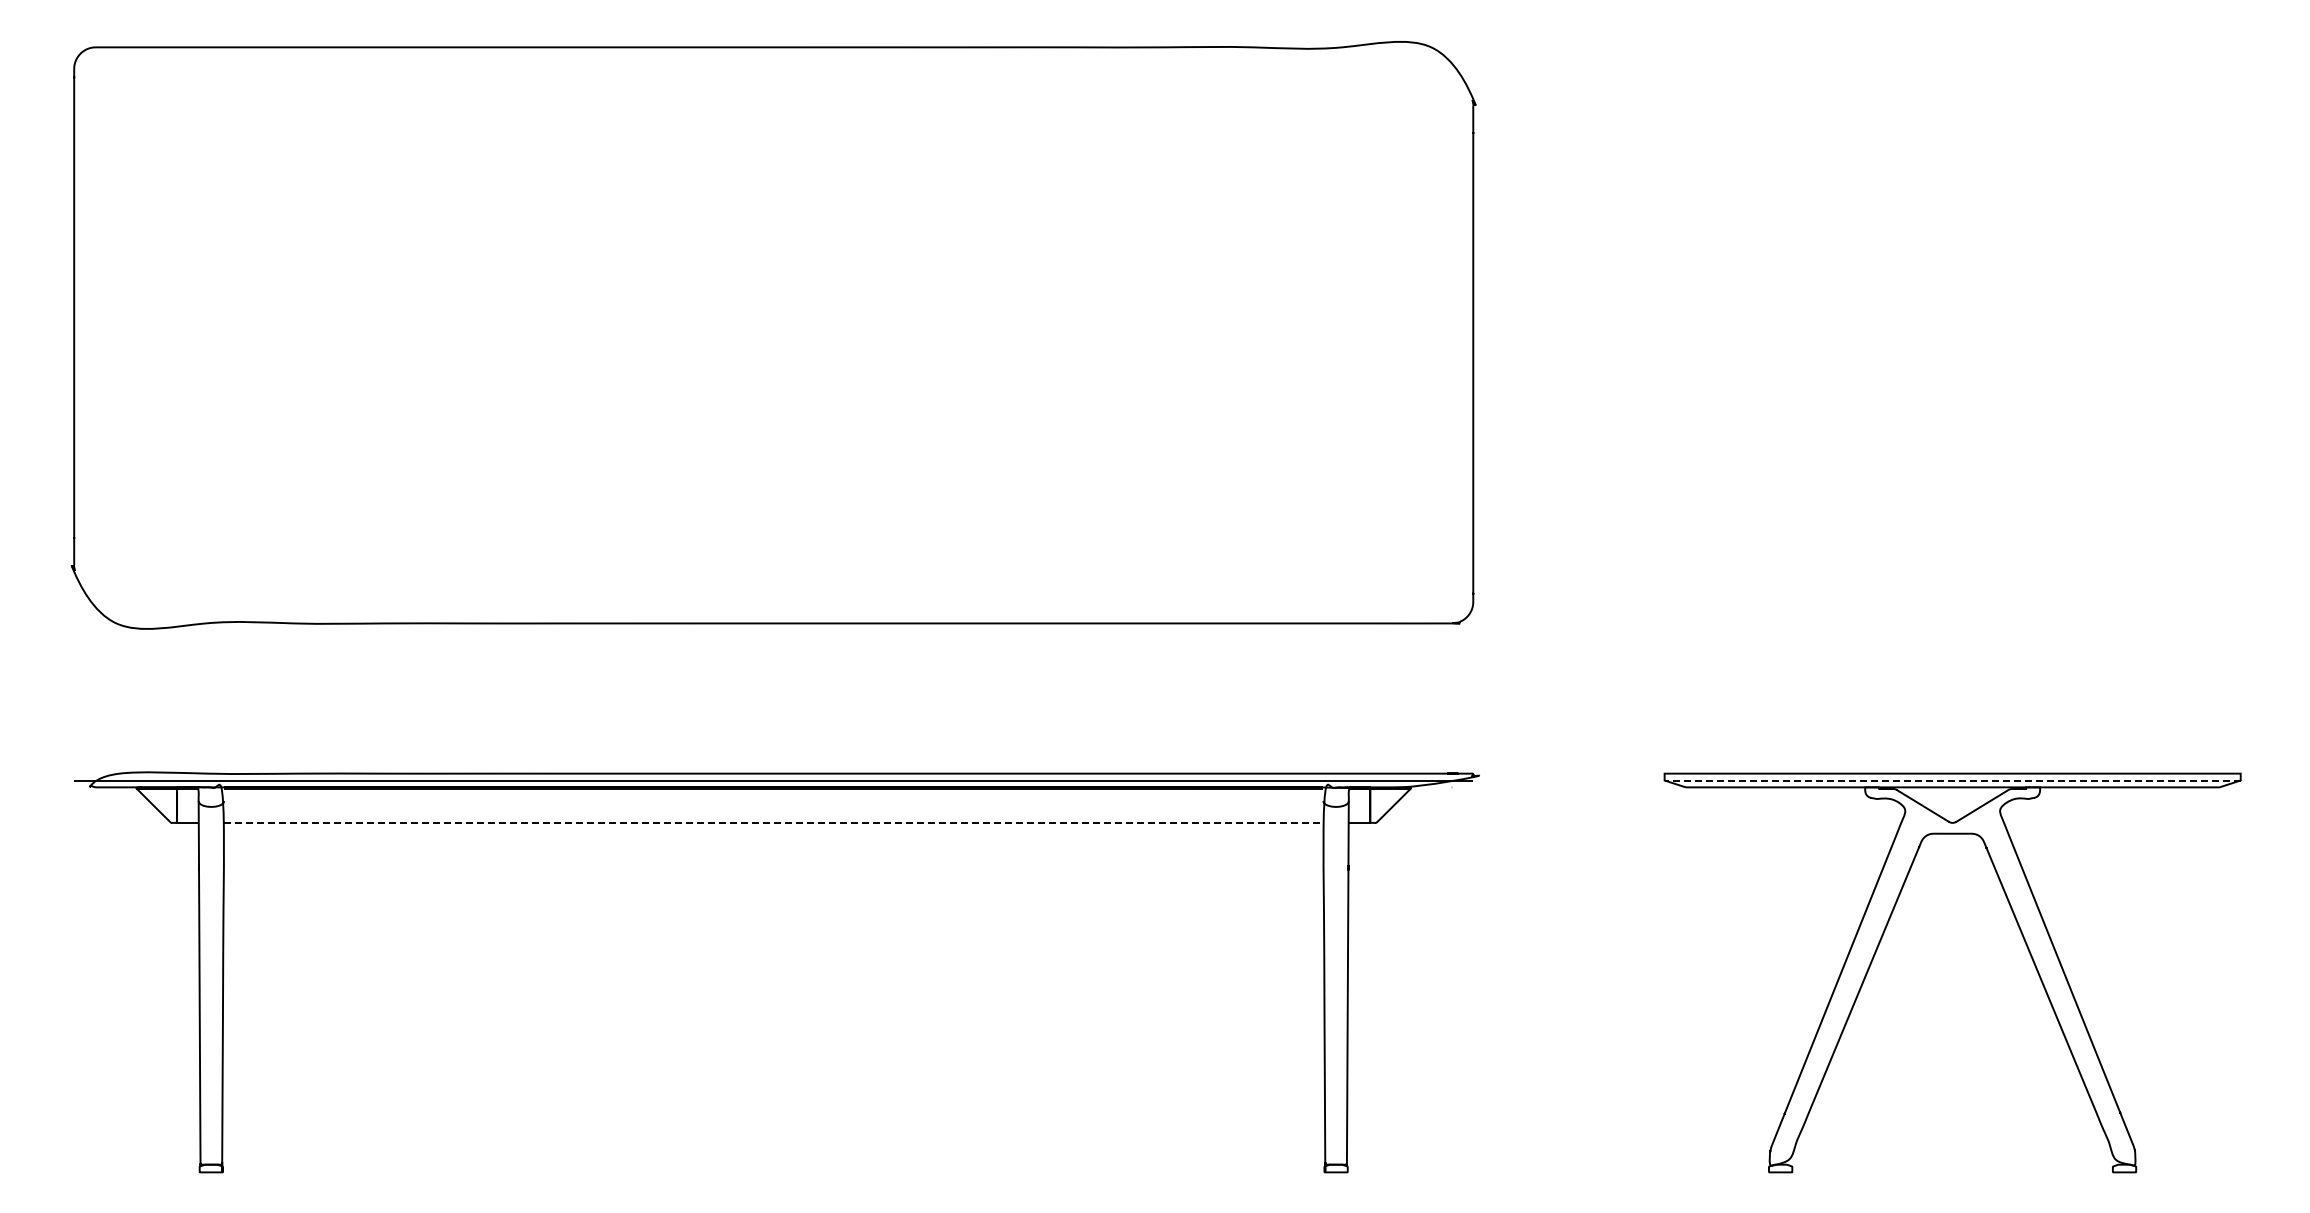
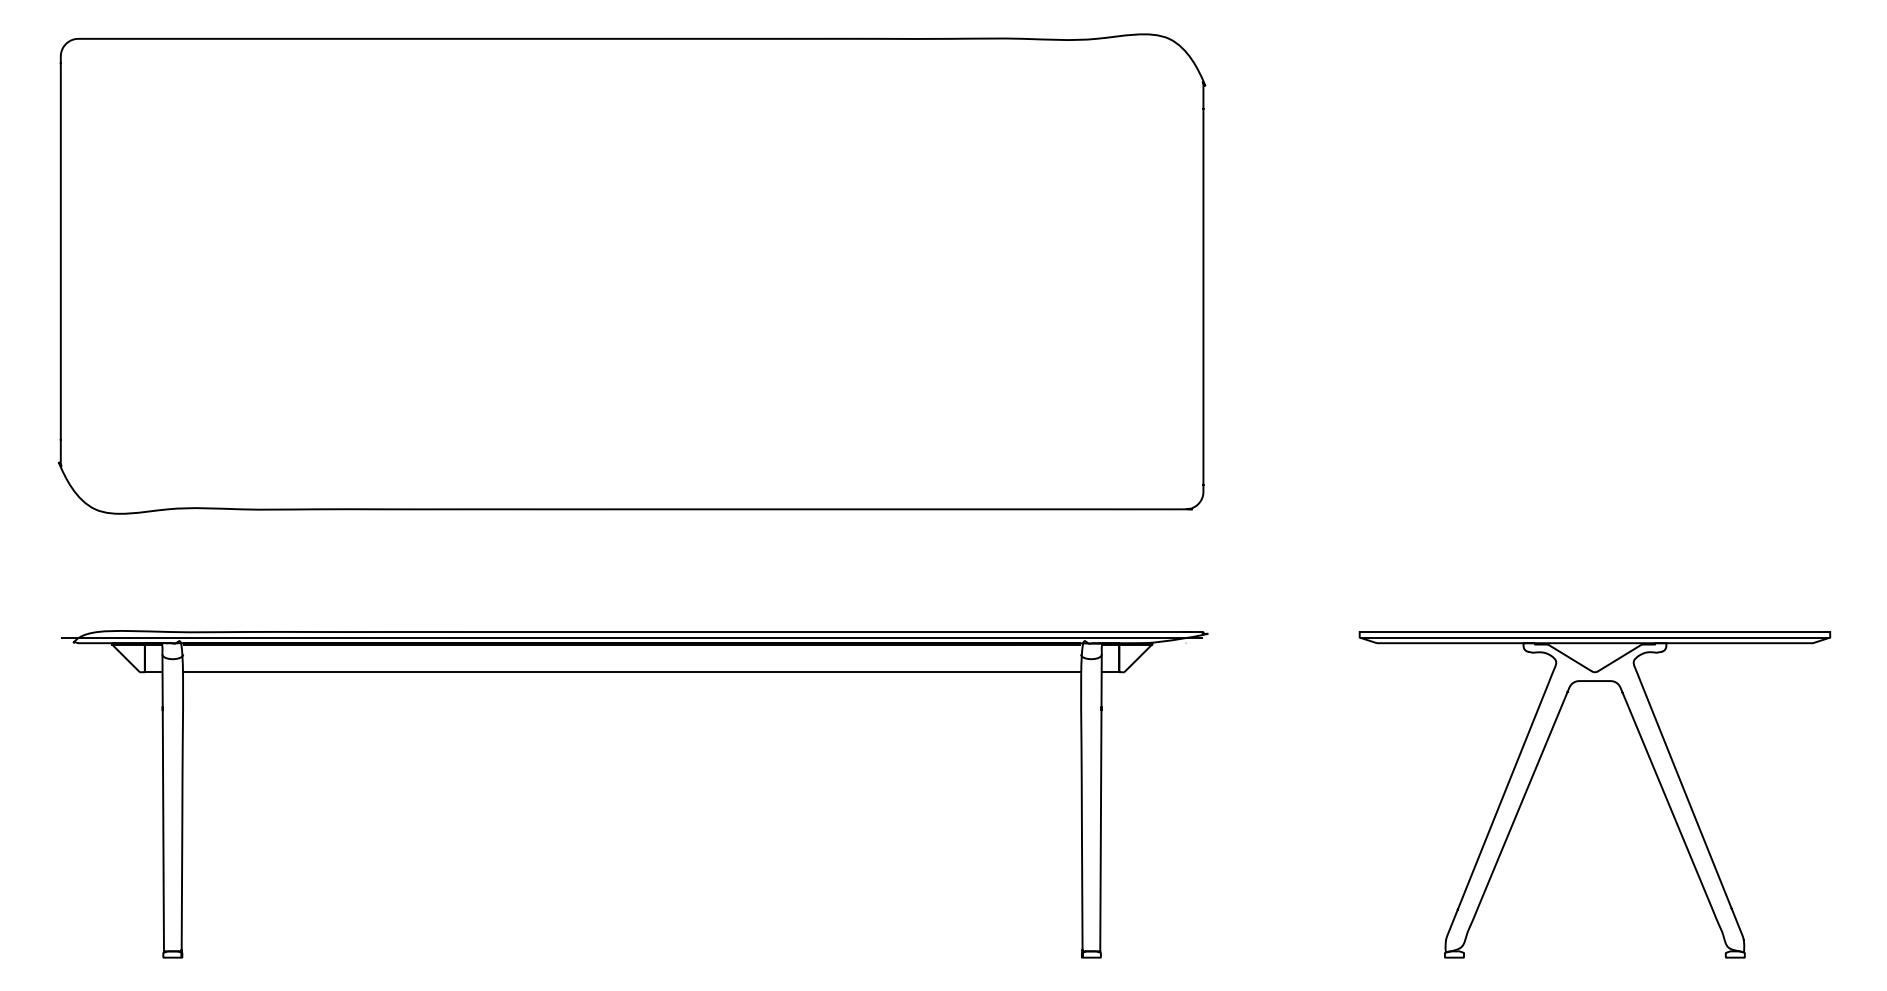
line: (1952, 780) -> (1594, 637), dashed -> solid
line: (773, 822) -> (631, 671), dashed -> solid

